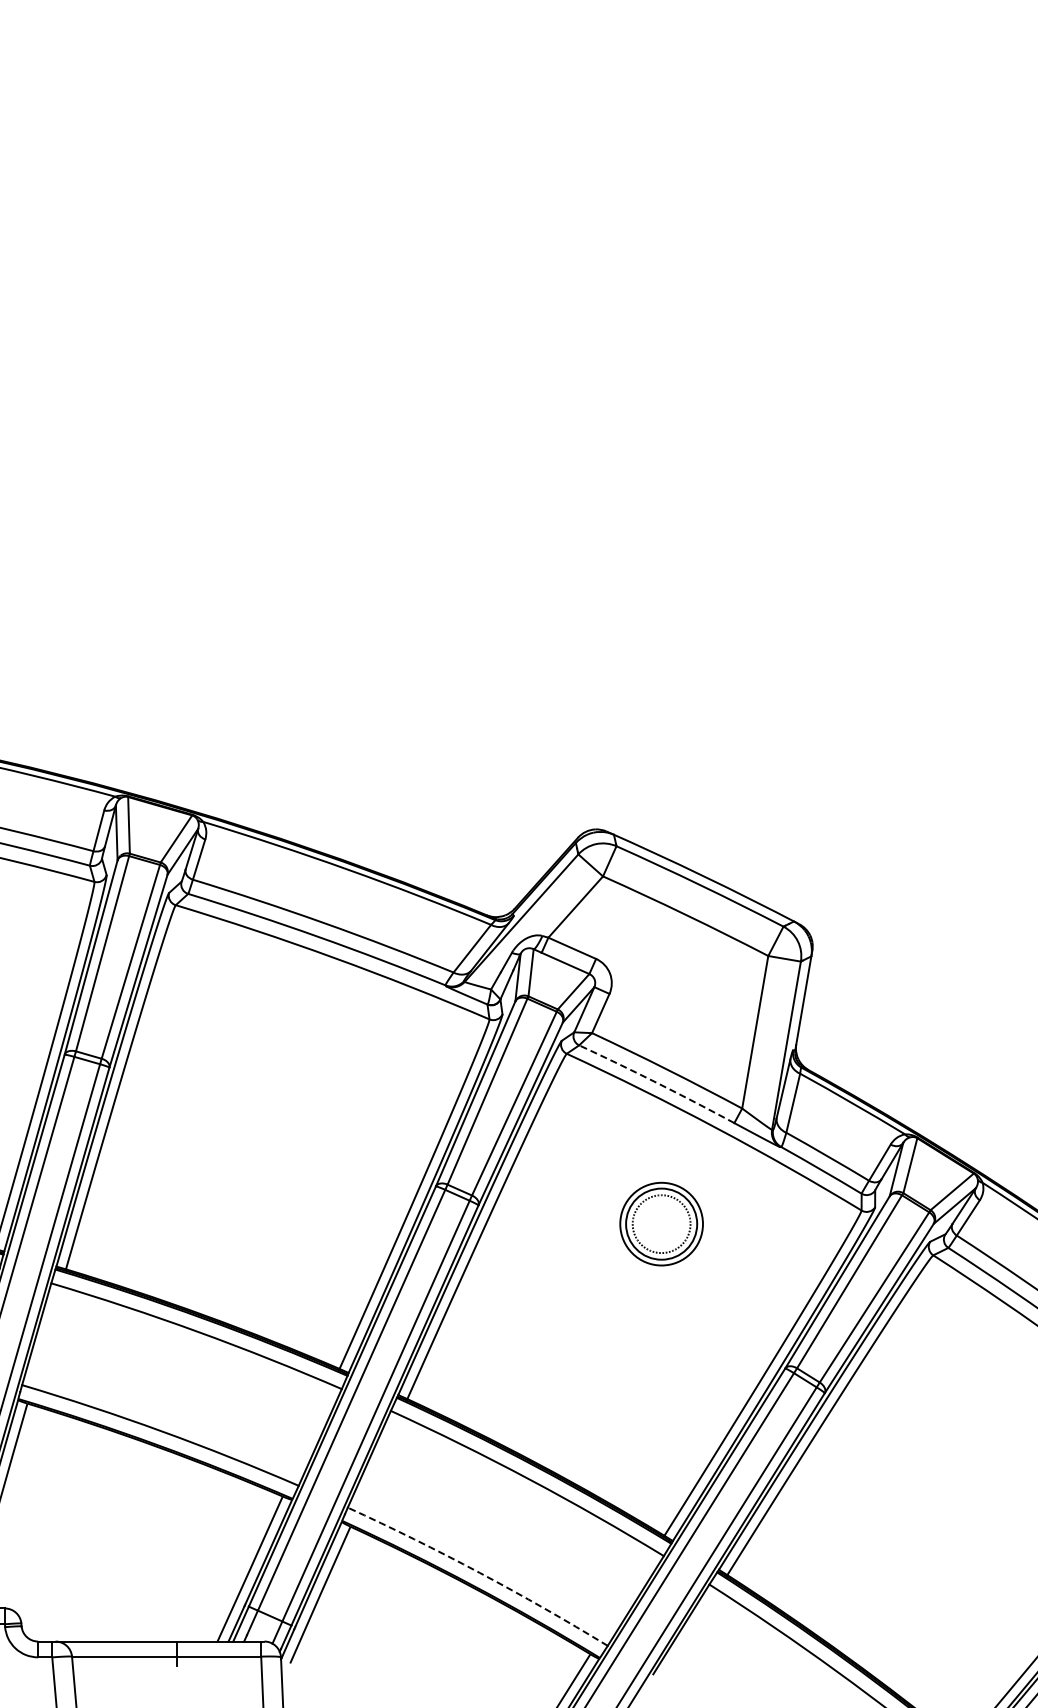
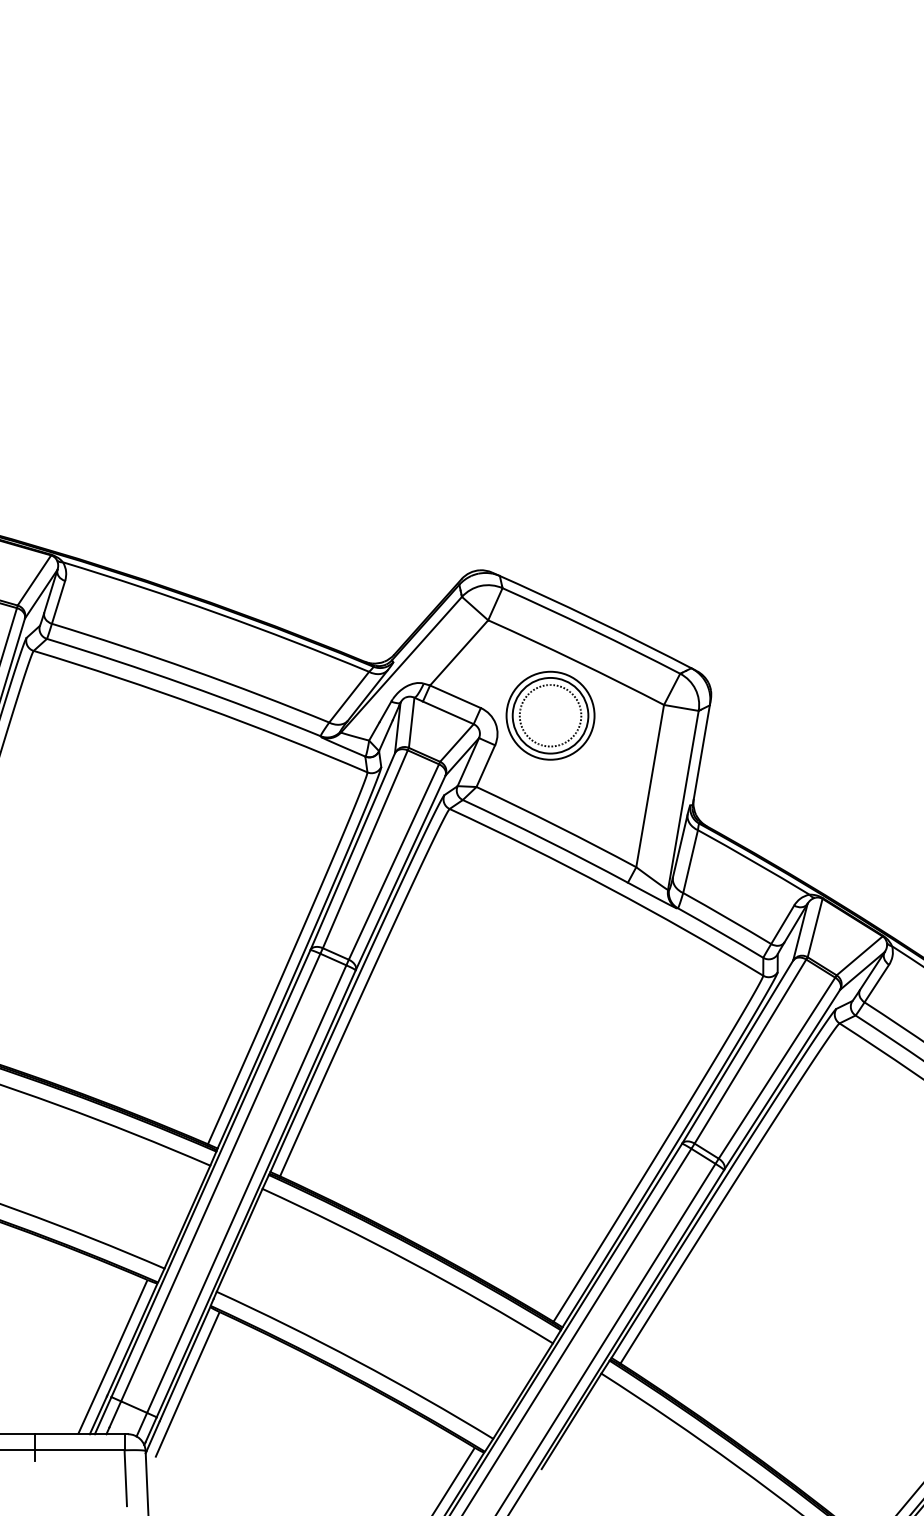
arc: (657, 1083) -> (546, 840), dashed -> solid
part: (661, 1223) -> (550, 715), moved
arc: (479, 1572) -> (356, 1360), dashed -> solid

